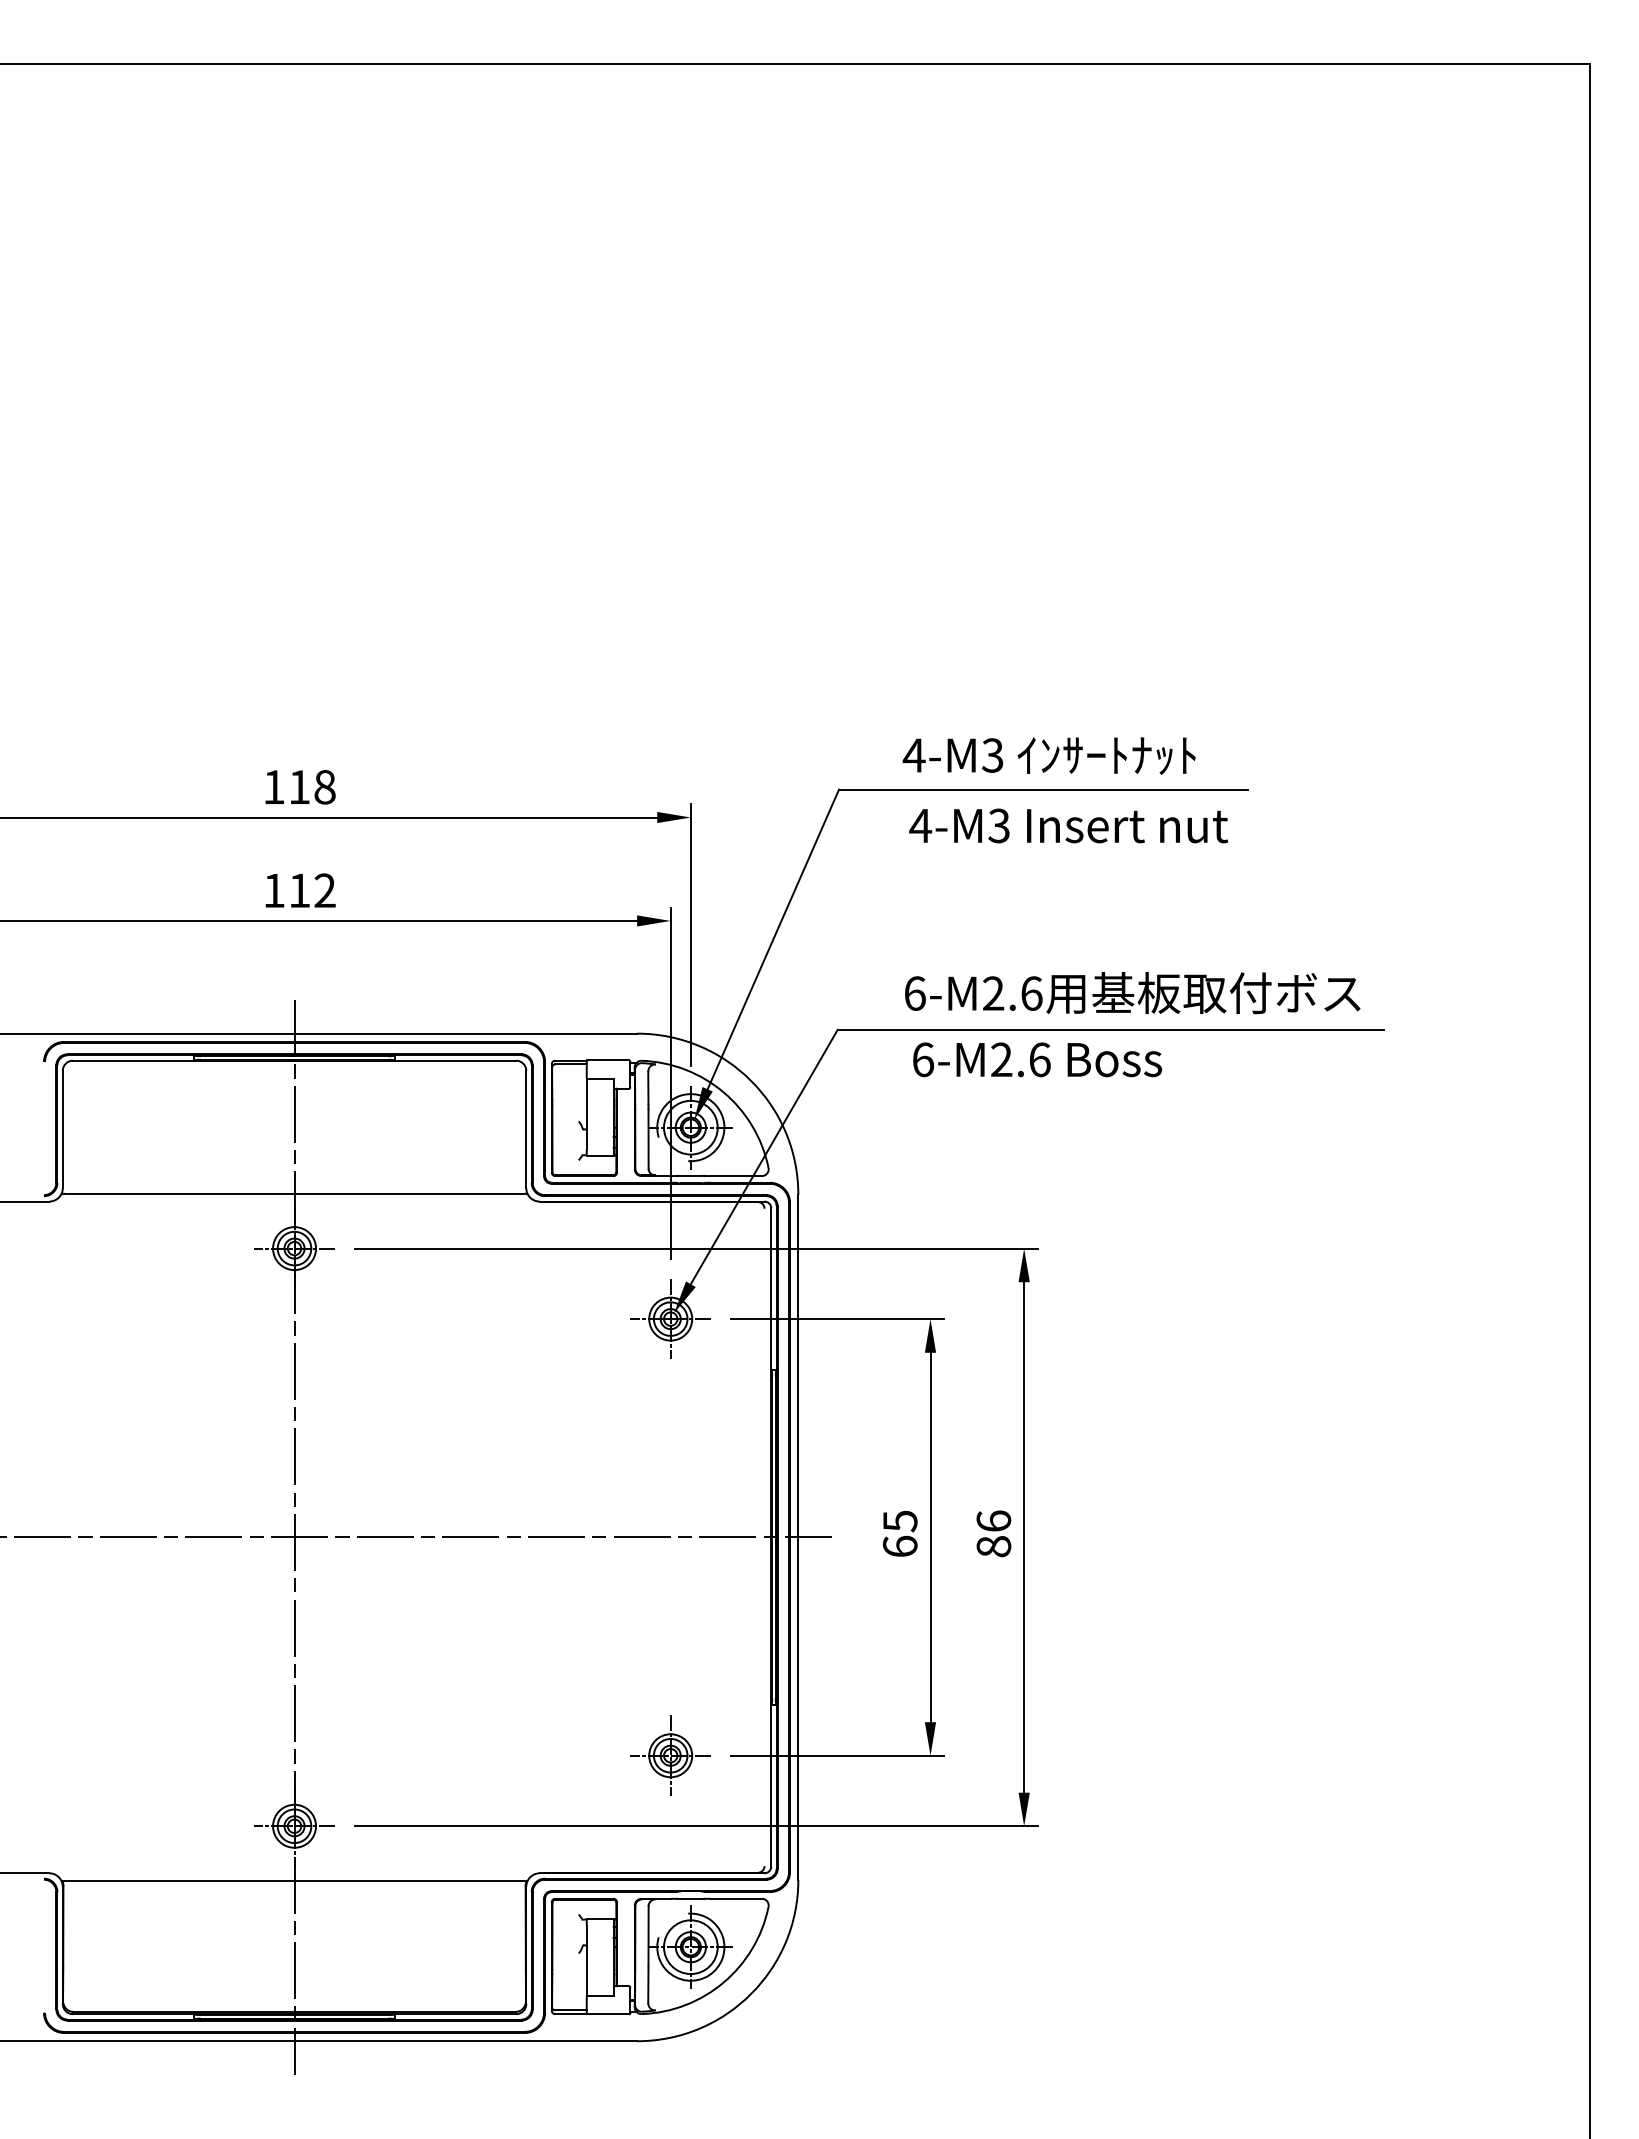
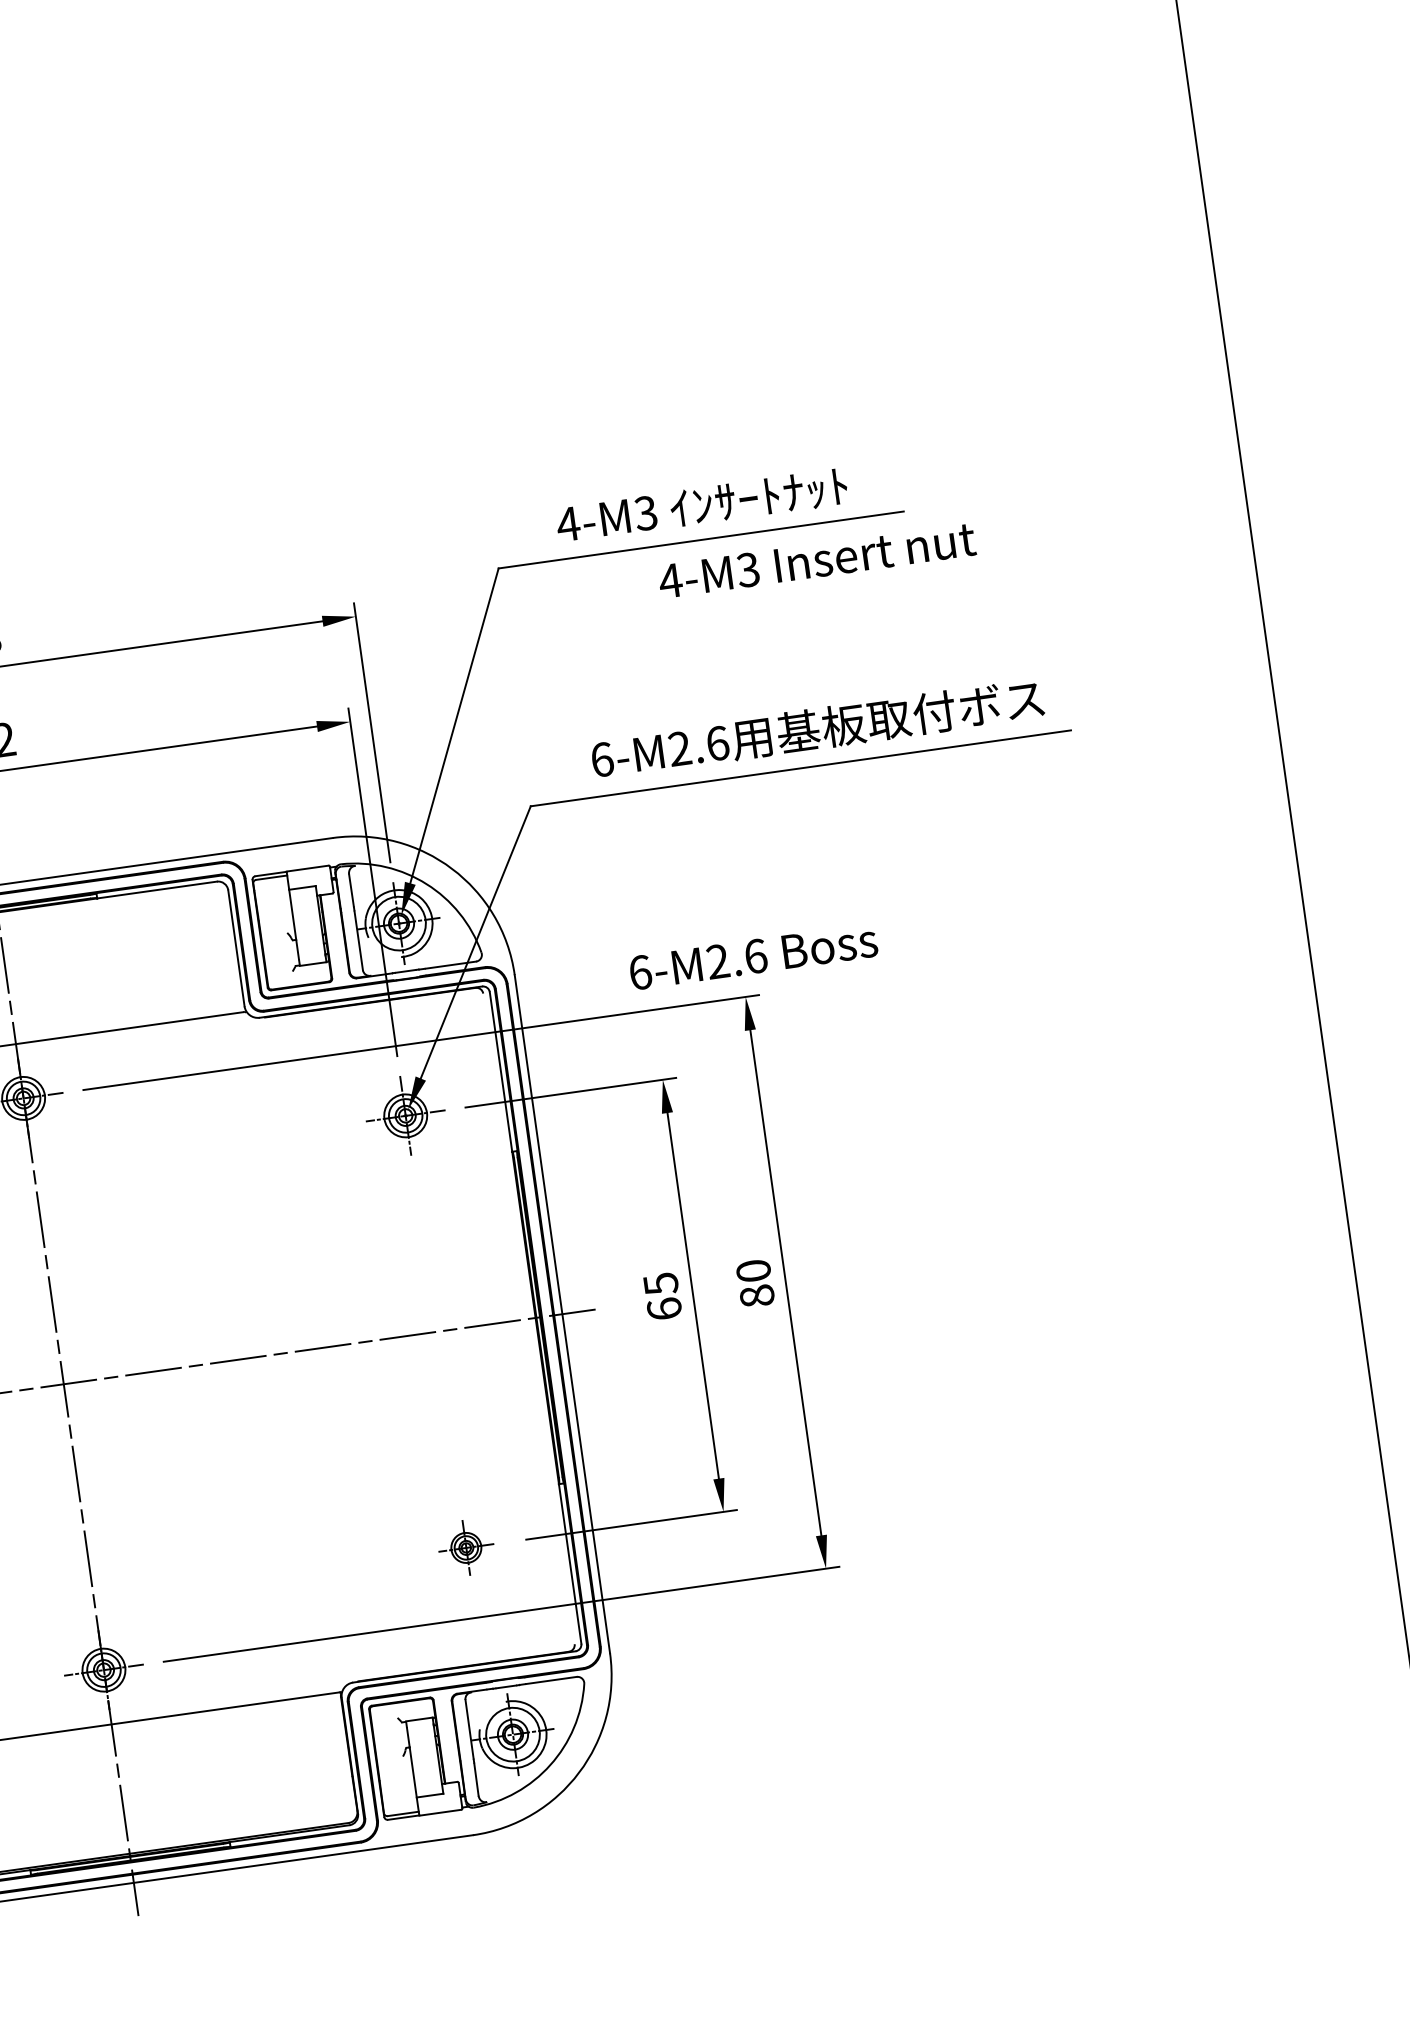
text: (1068, 825) -> (816, 559), moved
text: (1037, 1059) -> (753, 956), moved
text: (993, 1520) -> (753, 1270), 86 -> 80
part: (670, 1755) -> (466, 1547), size x0.7

